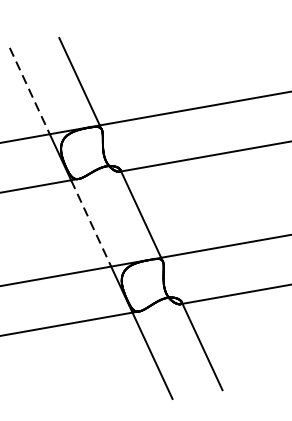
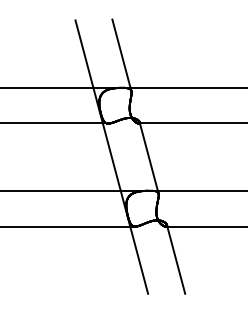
line: (30, 91) -> (84, 54), dashed -> solid
line: (90, 224) -> (111, 157), dashed -> solid

